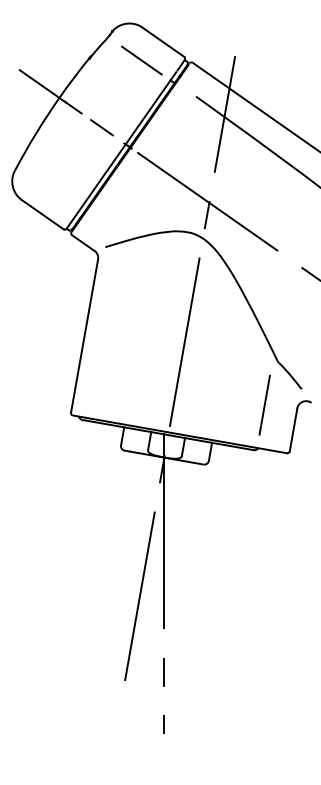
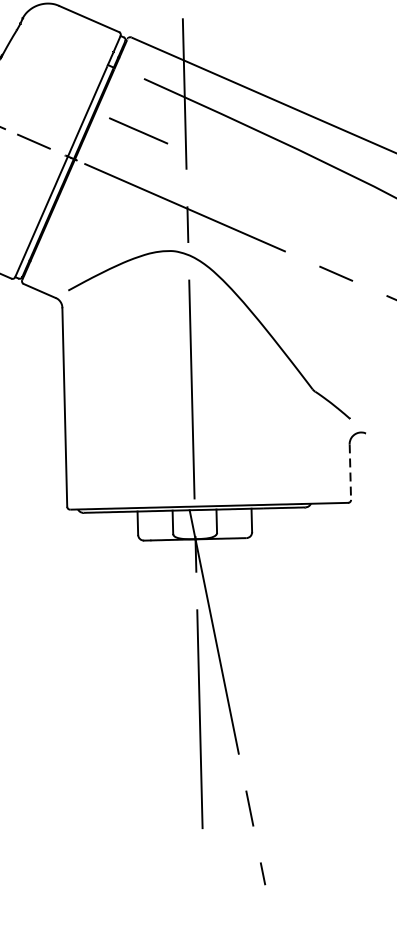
line: (141, 60) -> (138, 130), moved
line: (264, 404) -> (307, 447), removed
line: (293, 430) -> (350, 472), solid -> dashed

